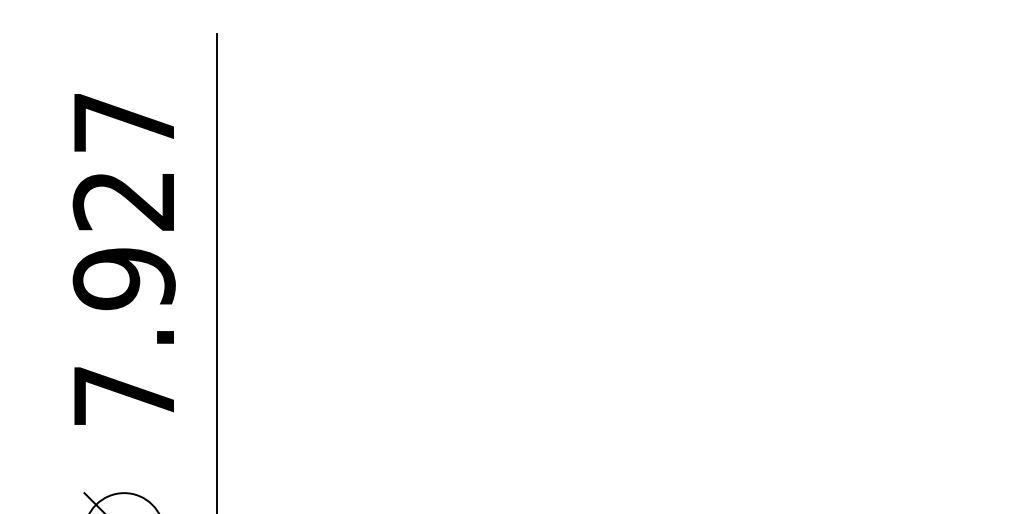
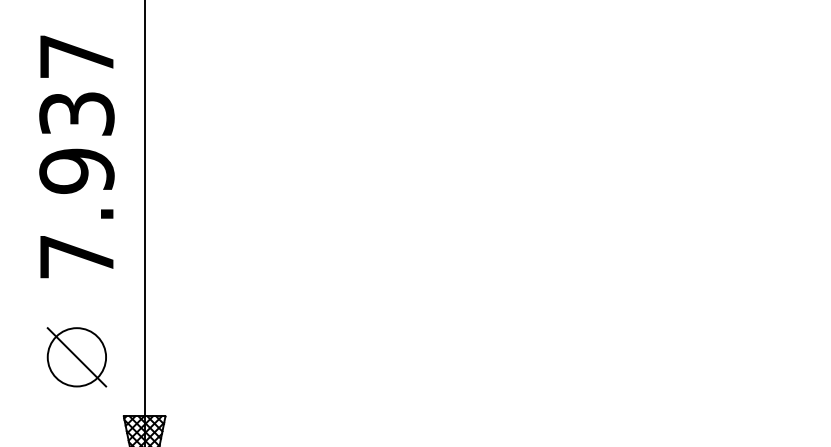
text: (123, 200) -> (76, 113), 7.927 -> 7.937

